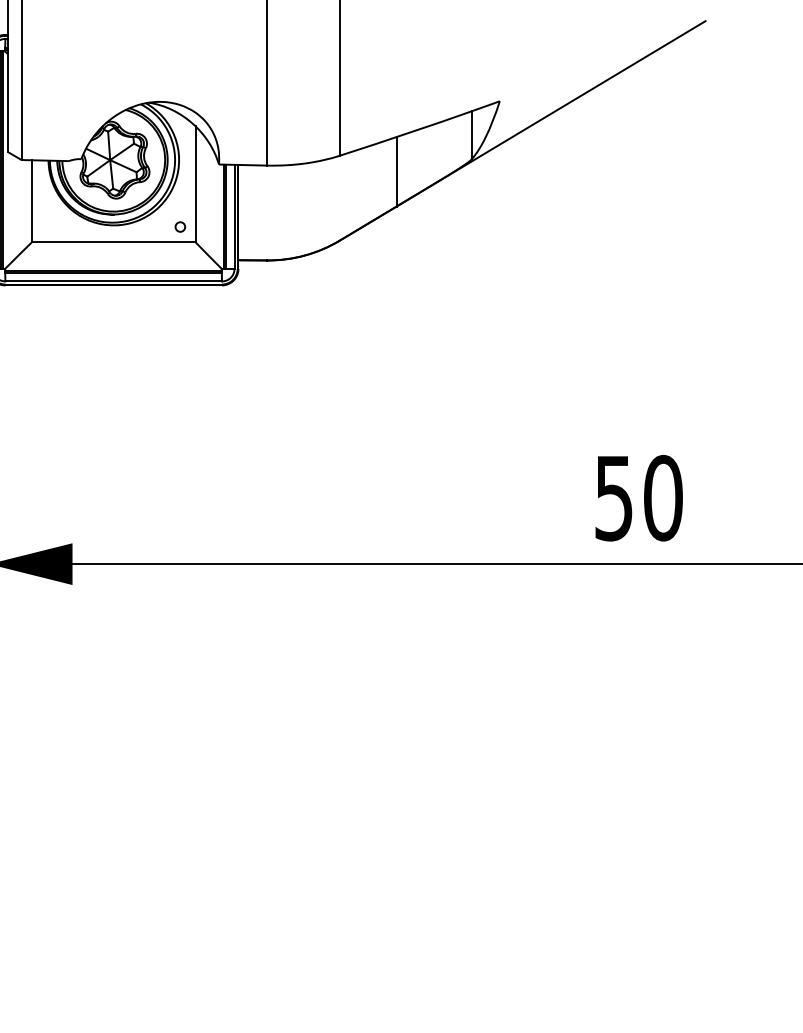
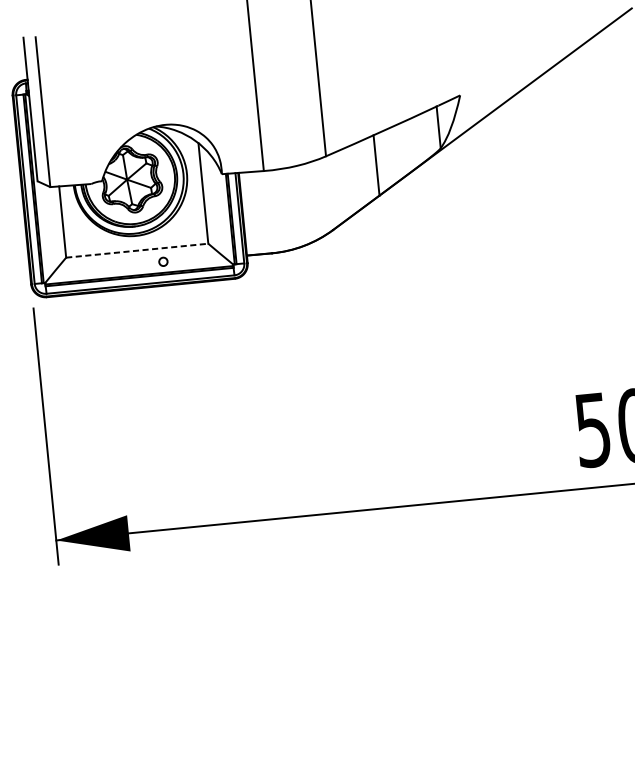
circle: (180, 226) -> (163, 261), moved
line: (113, 242) -> (137, 250), solid -> dashed

